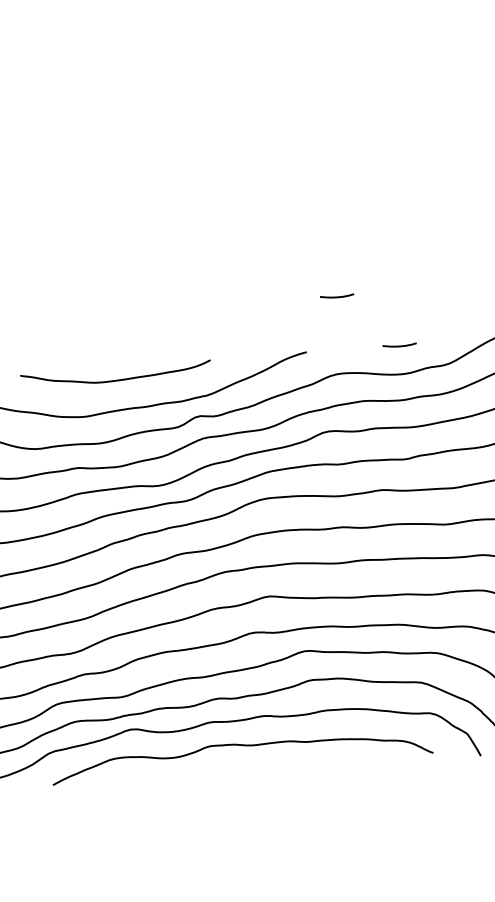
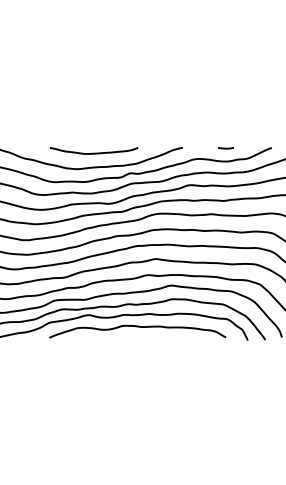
line: (336, 297) -> (198, 123), removed

